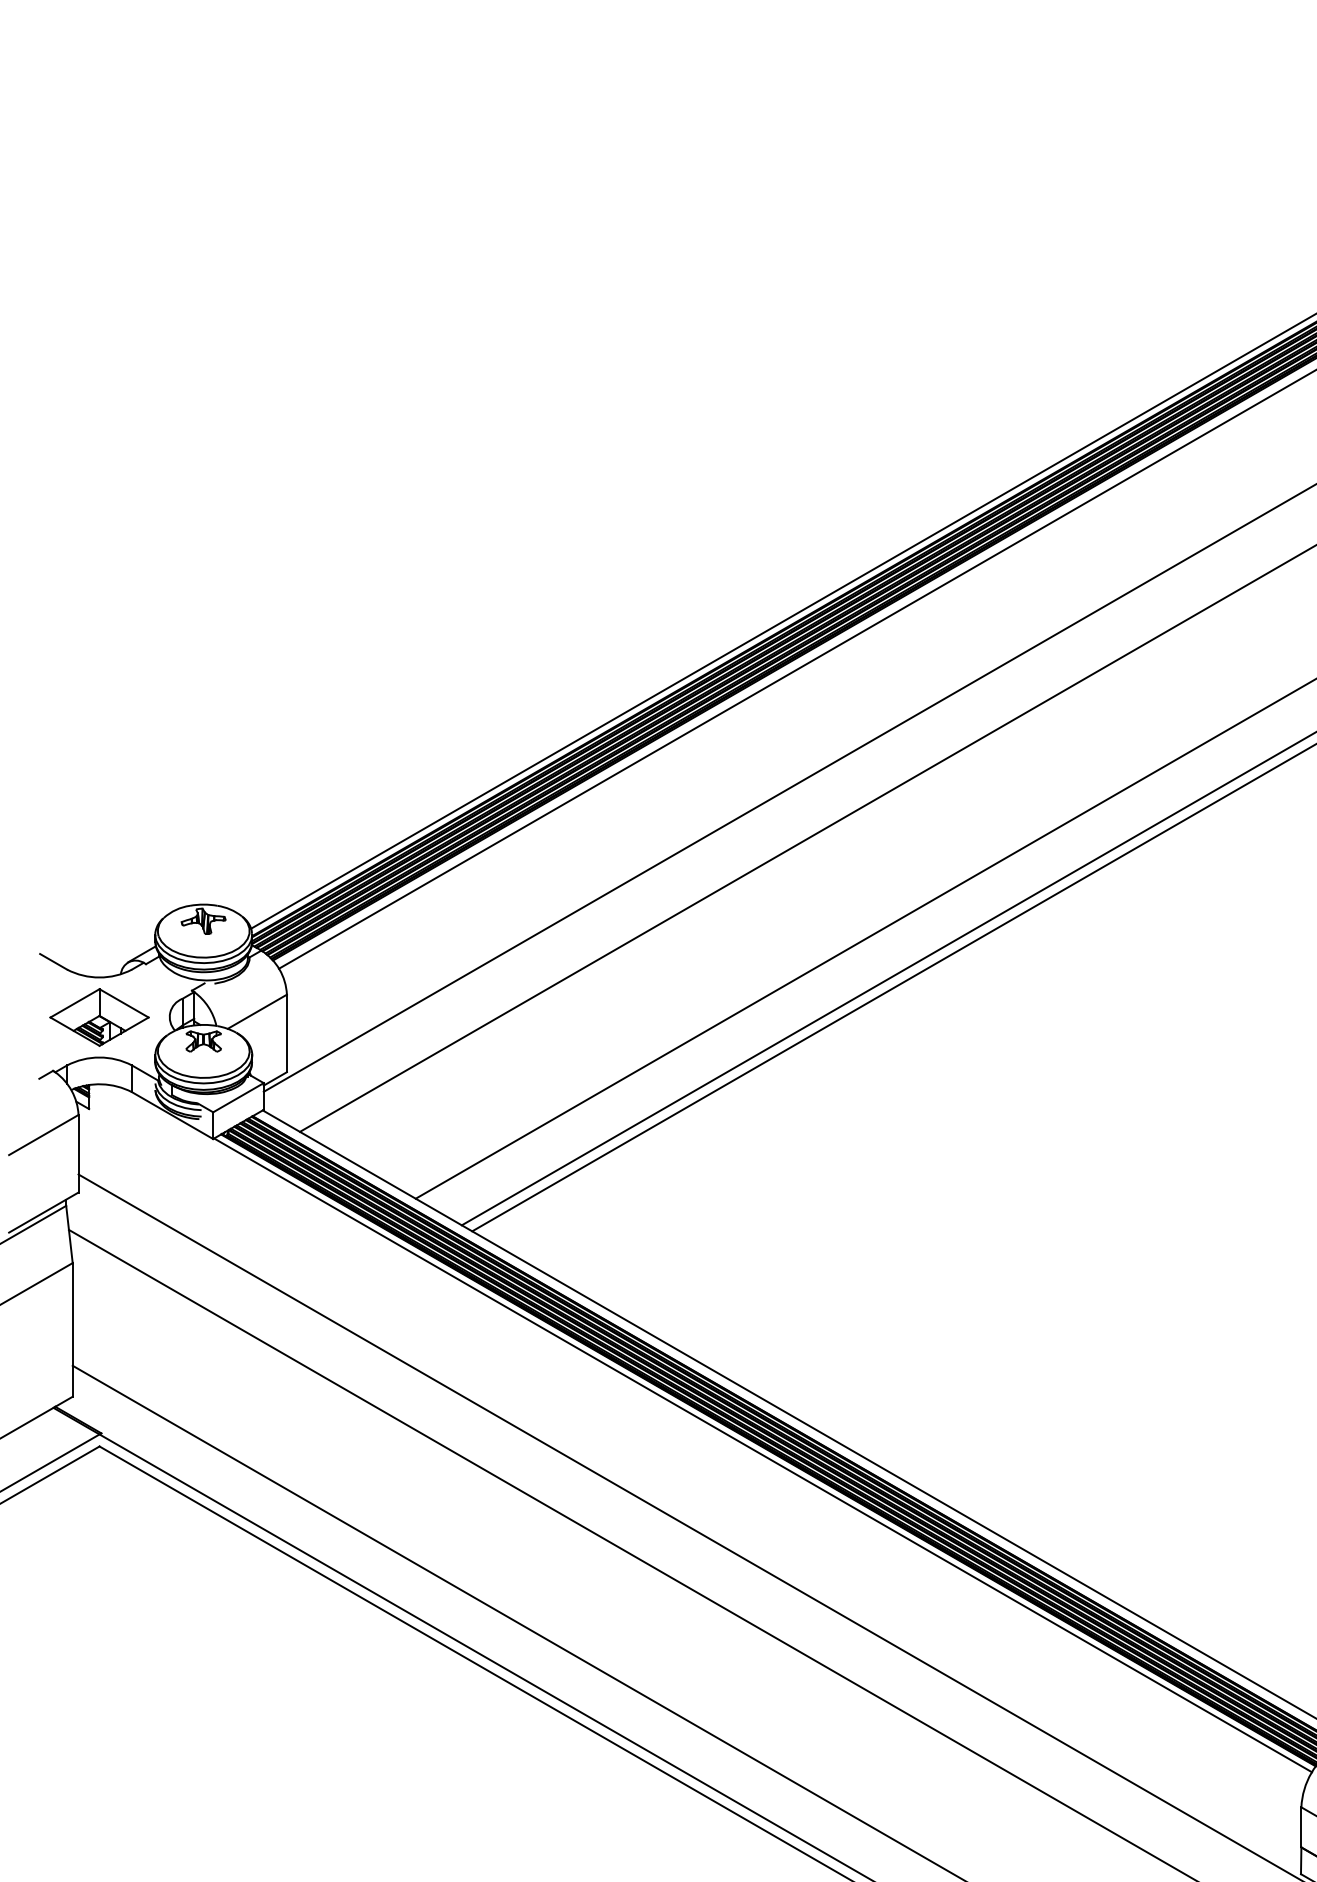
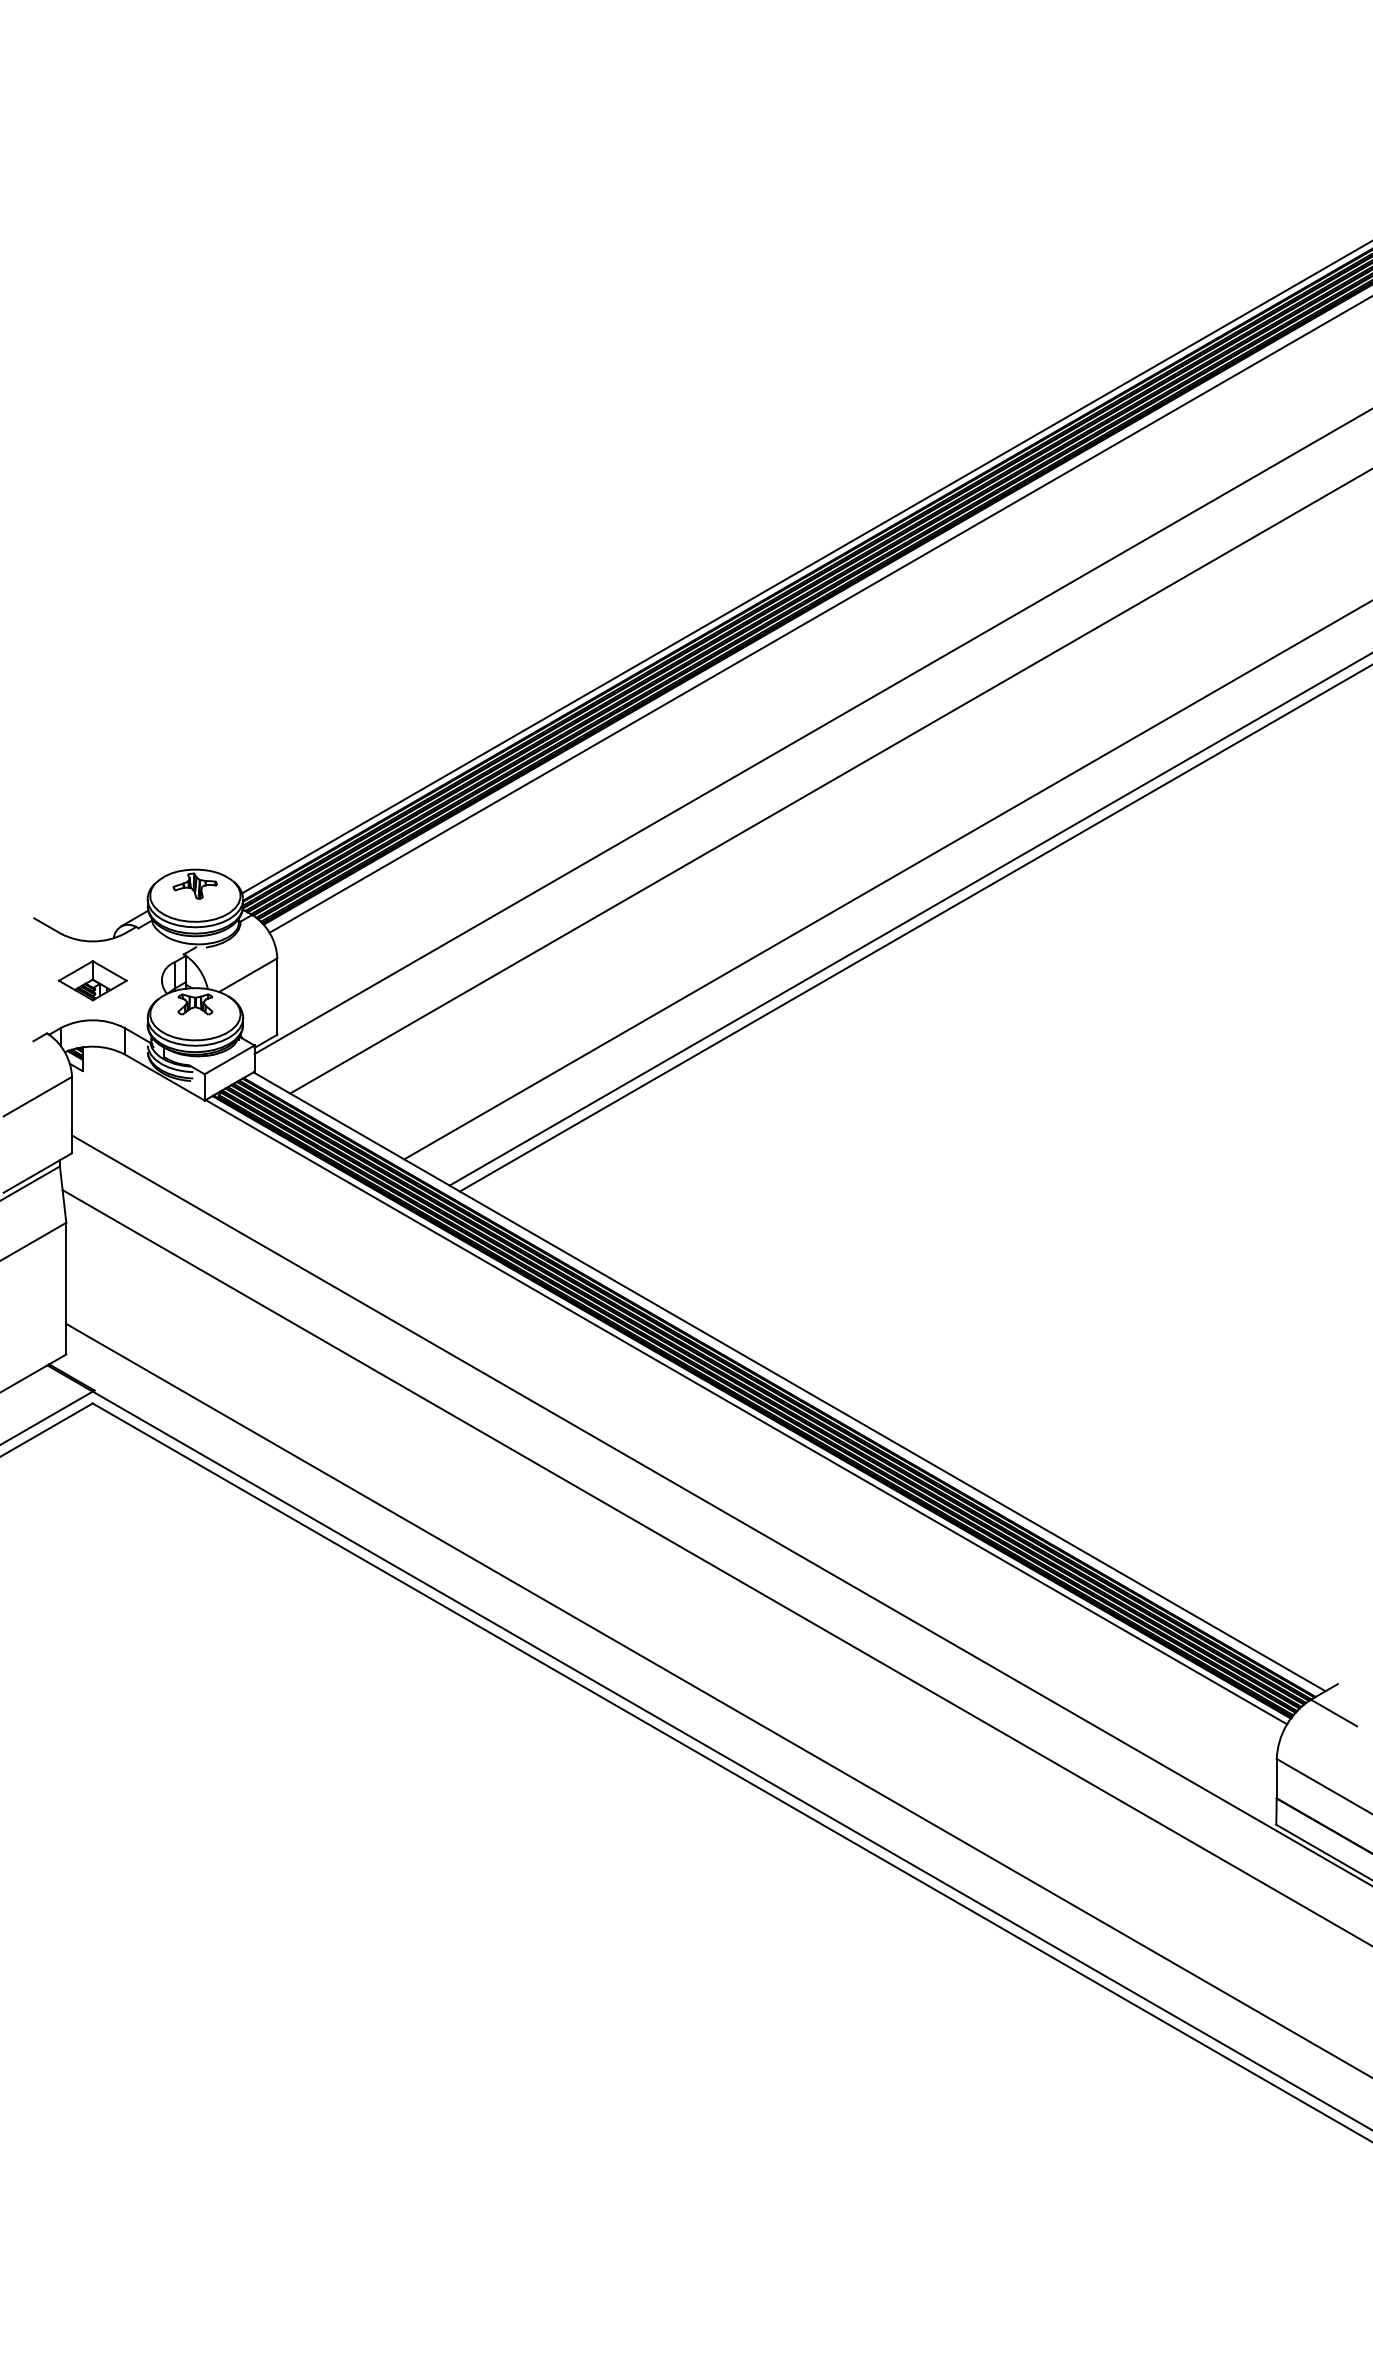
part: (99, 1017) -> (92, 980), size x0.7

